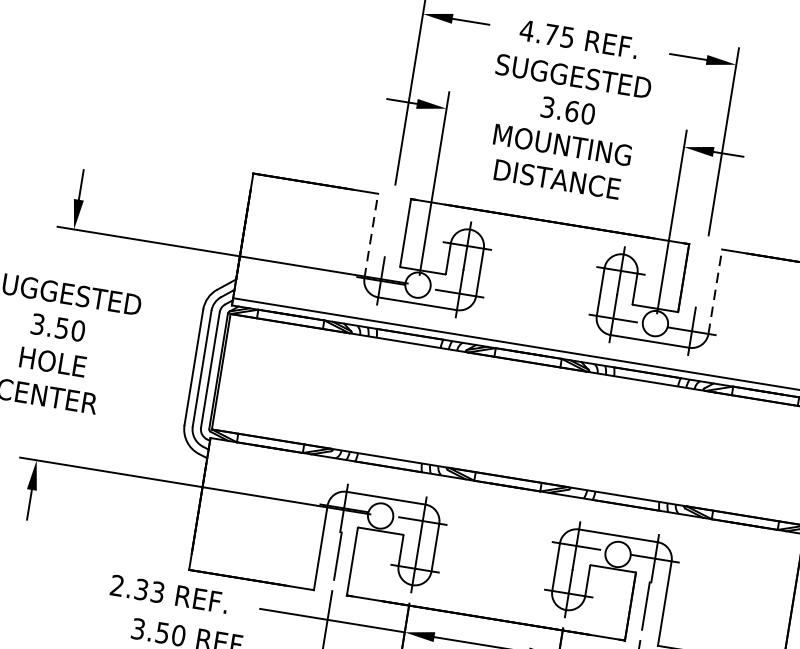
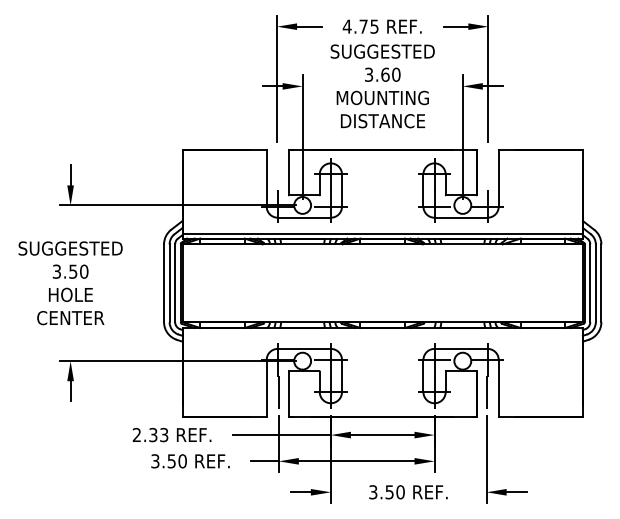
line: (371, 235) -> (266, 177), dashed -> solid
line: (715, 290) -> (498, 177), dashed -> solid

